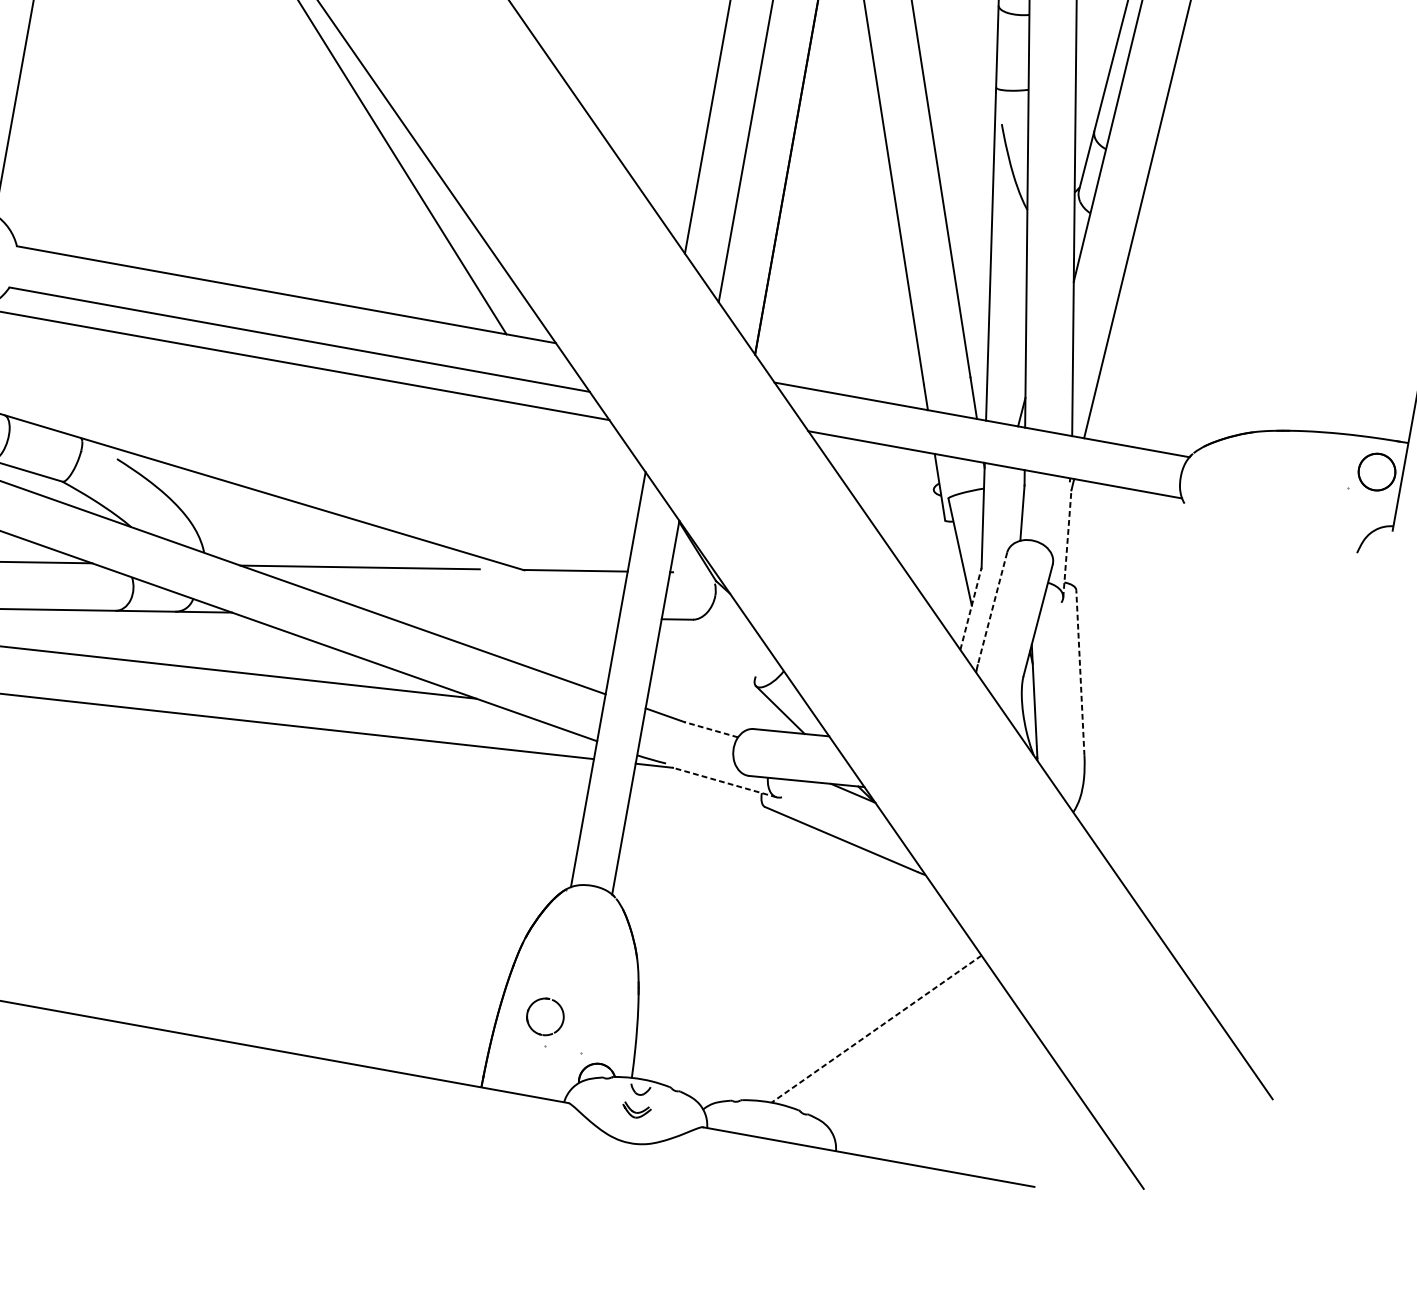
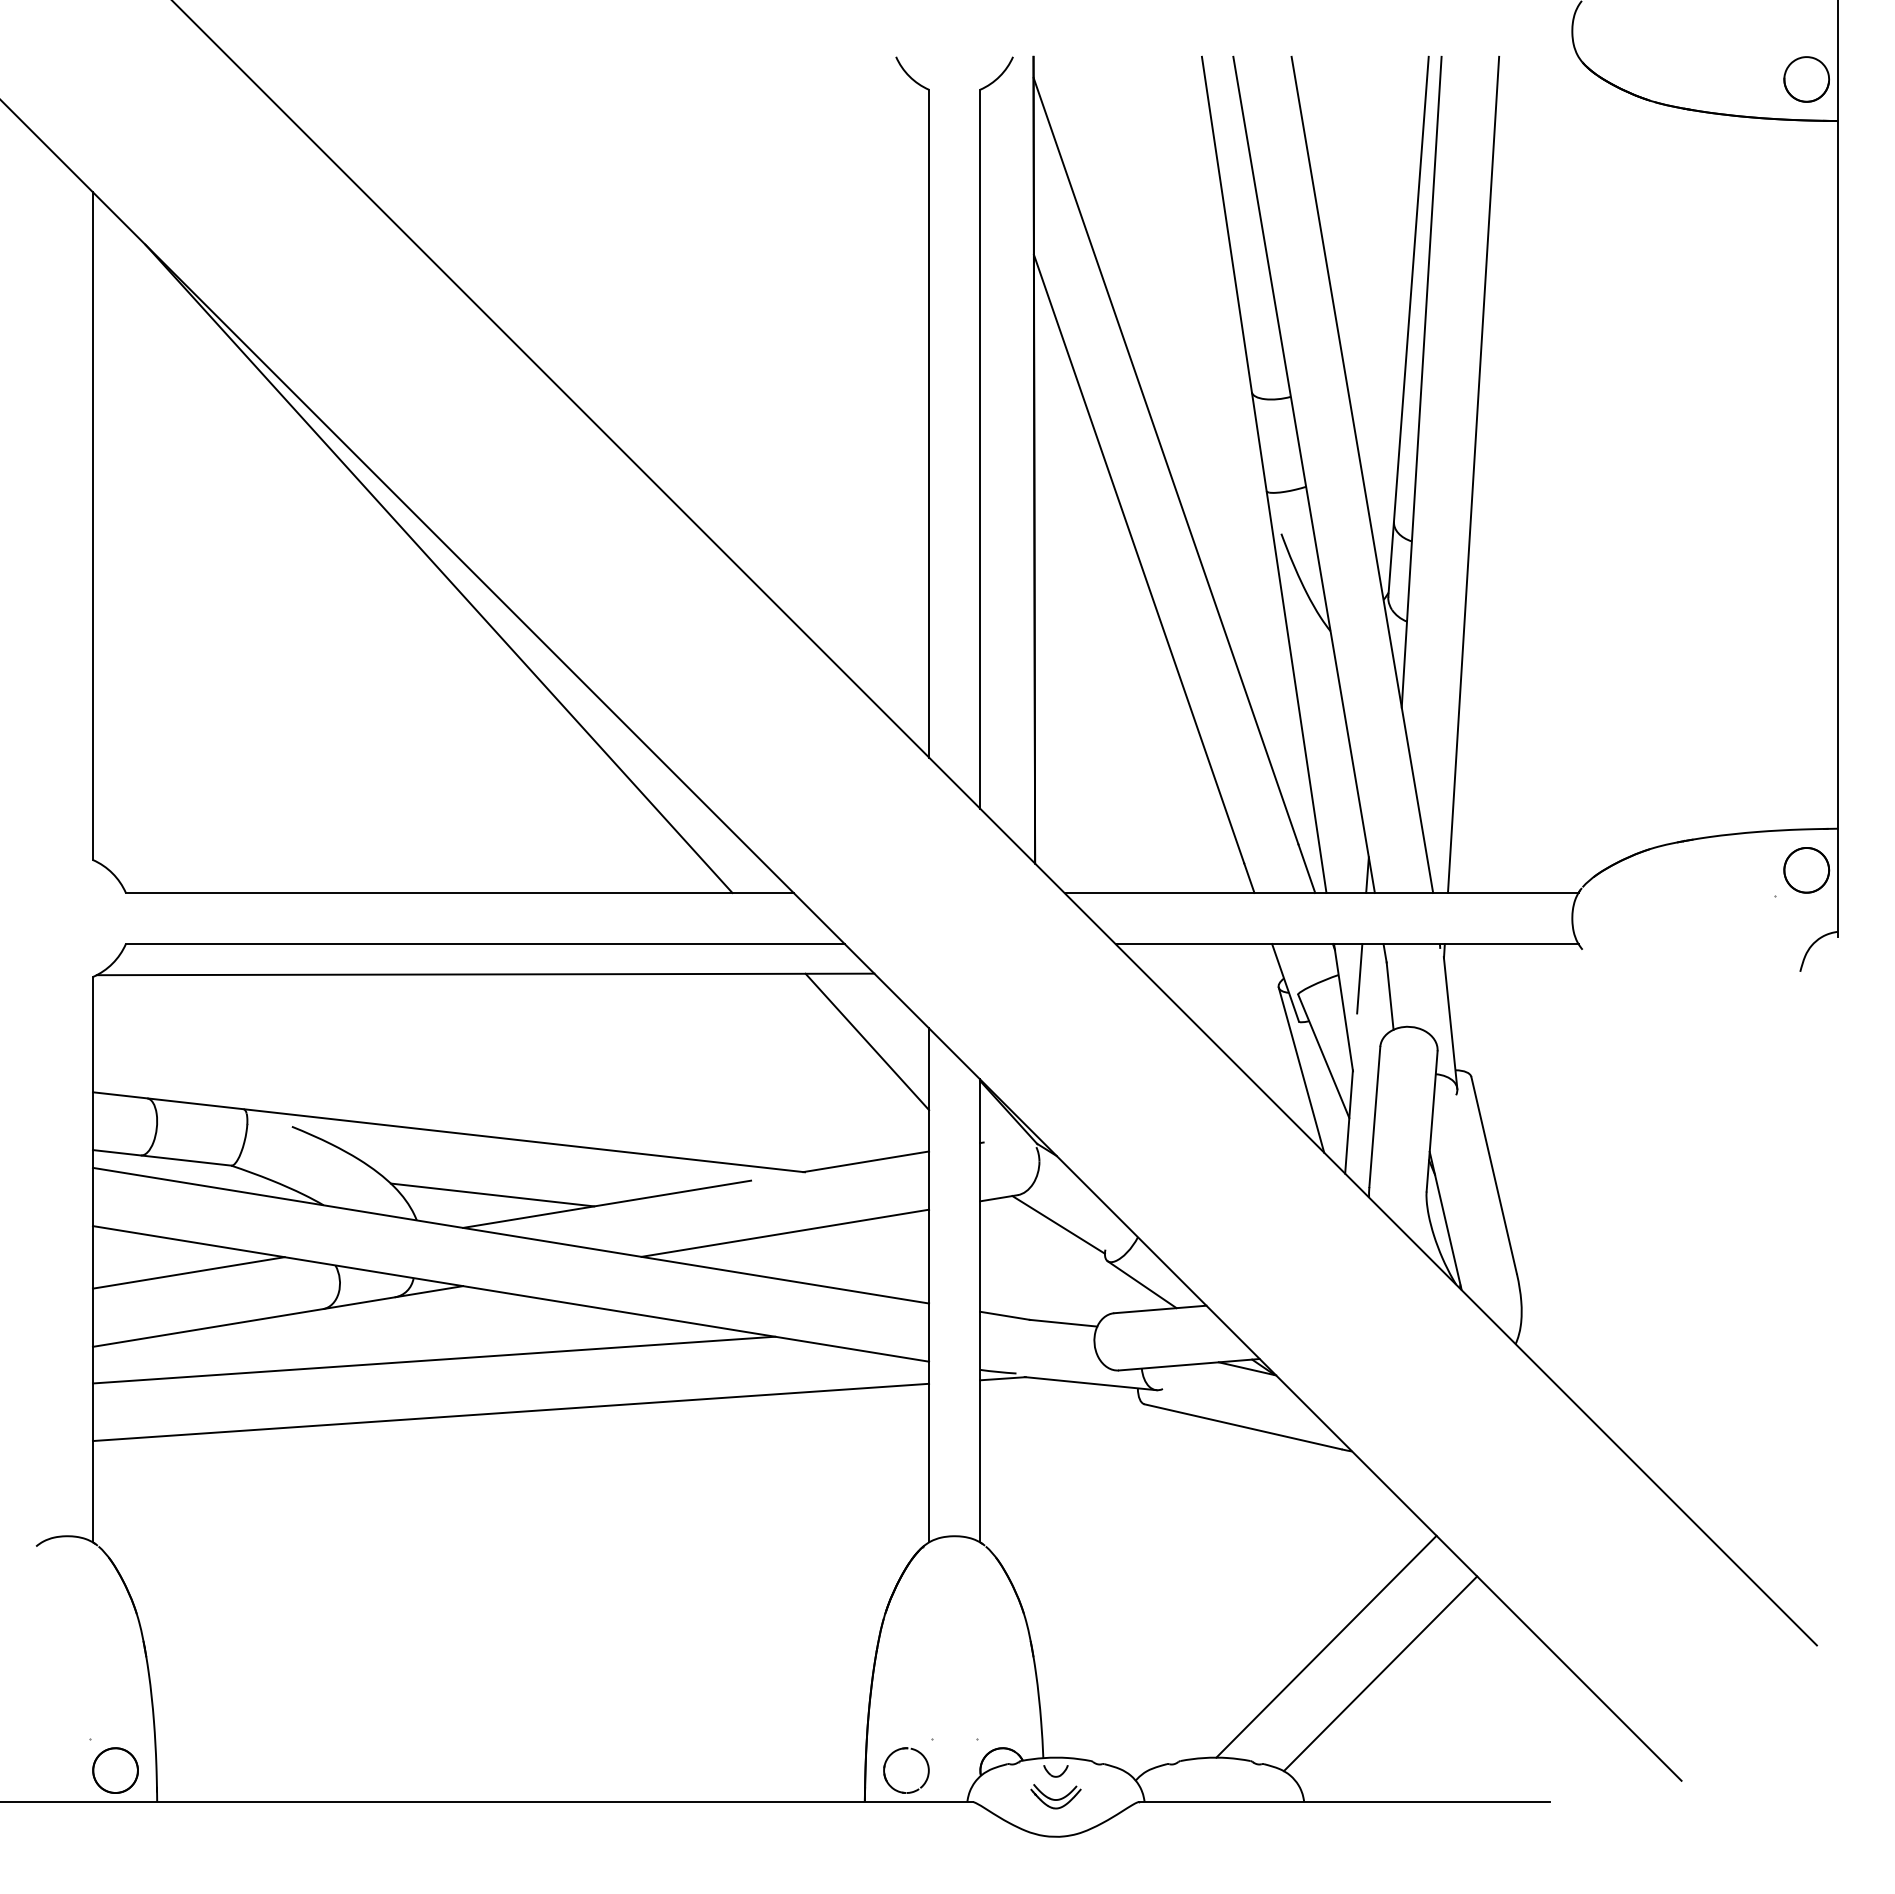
line: (593, 473) -> (867, 1041), added
line: (1000, 494) -> (1359, 978), added
line: (269, 542) -> (492, 1194), added
line: (1067, 543) -> (1450, 1022), dashed -> solid
line: (940, 559) -> (1301, 1069), added
line: (992, 608) -> (1374, 1117), dashed -> solid
line: (971, 609) -> (1349, 1122), dashed -> solid
line: (500, 616) -> (785, 1232), added
line: (721, 649) -> (1058, 1224), added
line: (1080, 673) -> (1494, 1175), dashed -> solid
line: (711, 729) -> (1063, 1323), dashed -> solid
line: (724, 782) -> (1090, 1383), dashed -> solid
part: (548, 999) -> (906, 1749), moved
line: (876, 1029) -> (1326, 1647), dashed -> solid
line: (916, 1058) -> (1380, 1673), added
part: (636, 1110) -> (1055, 1796), size x1.43

